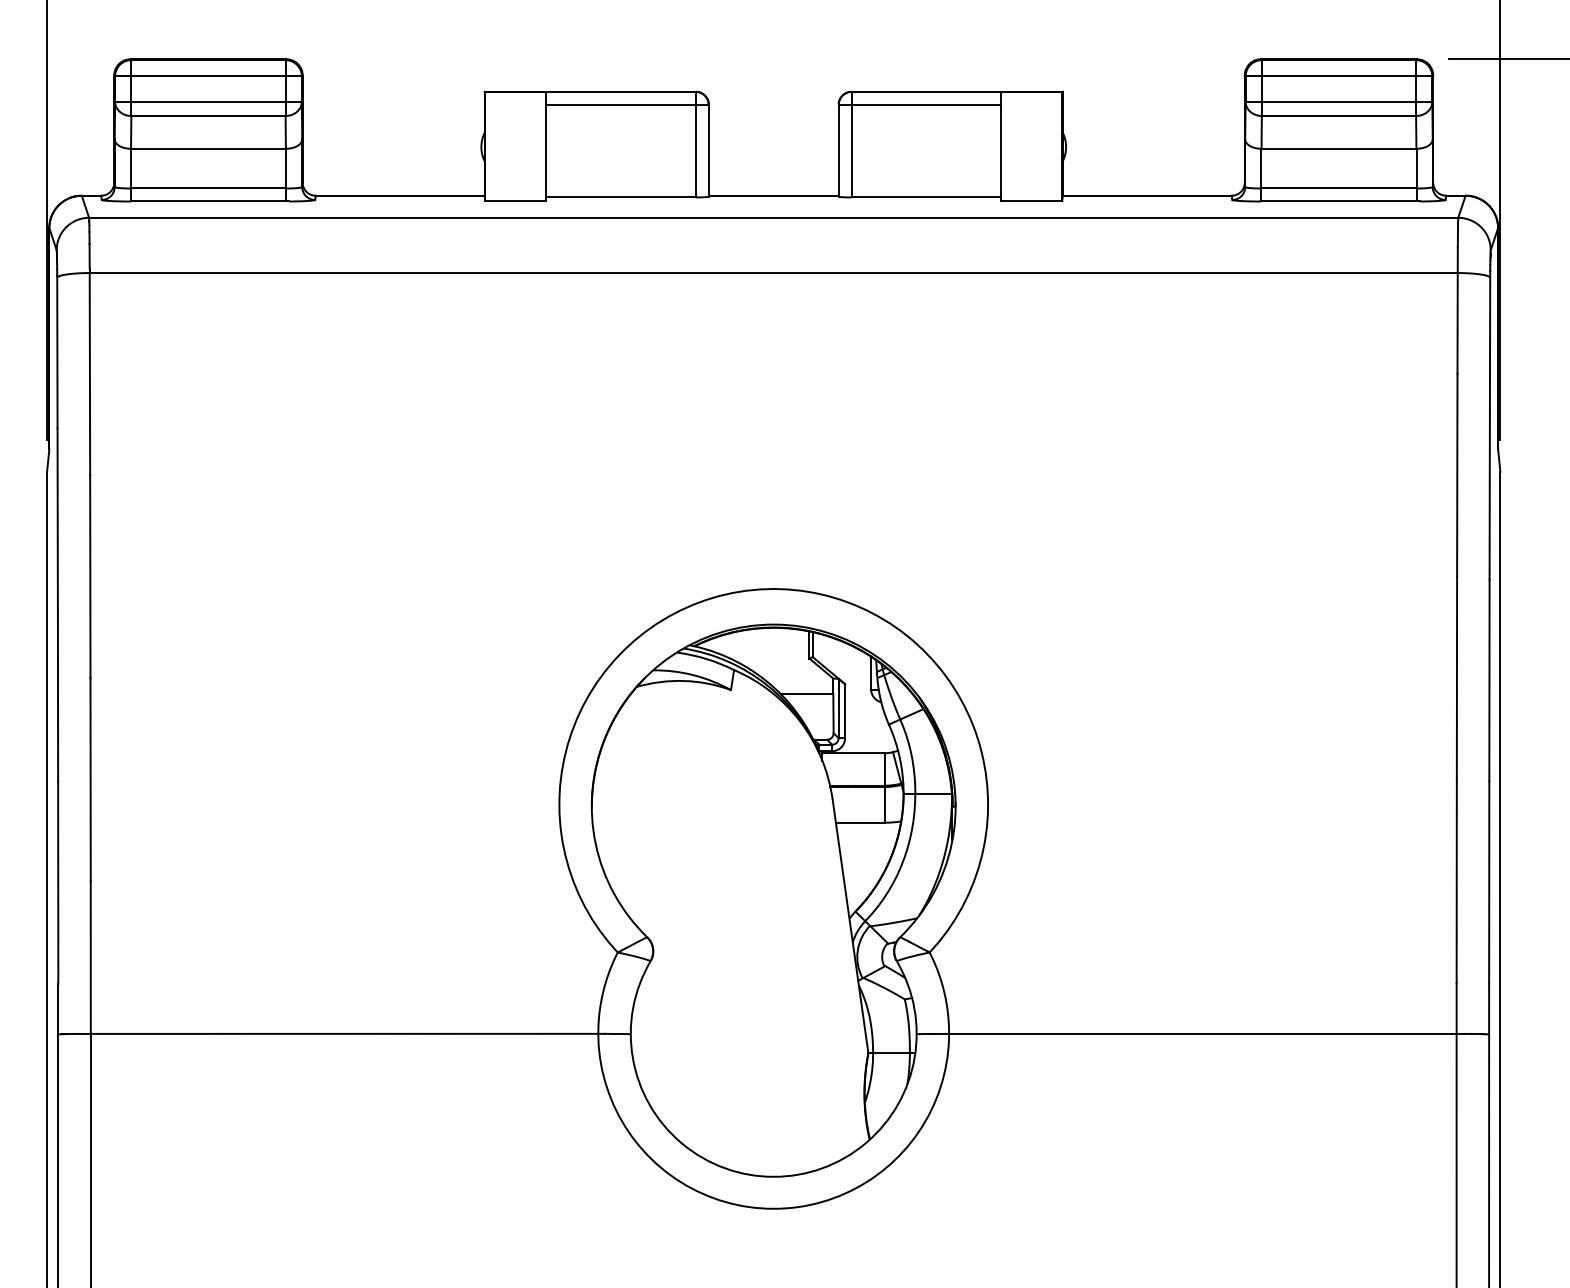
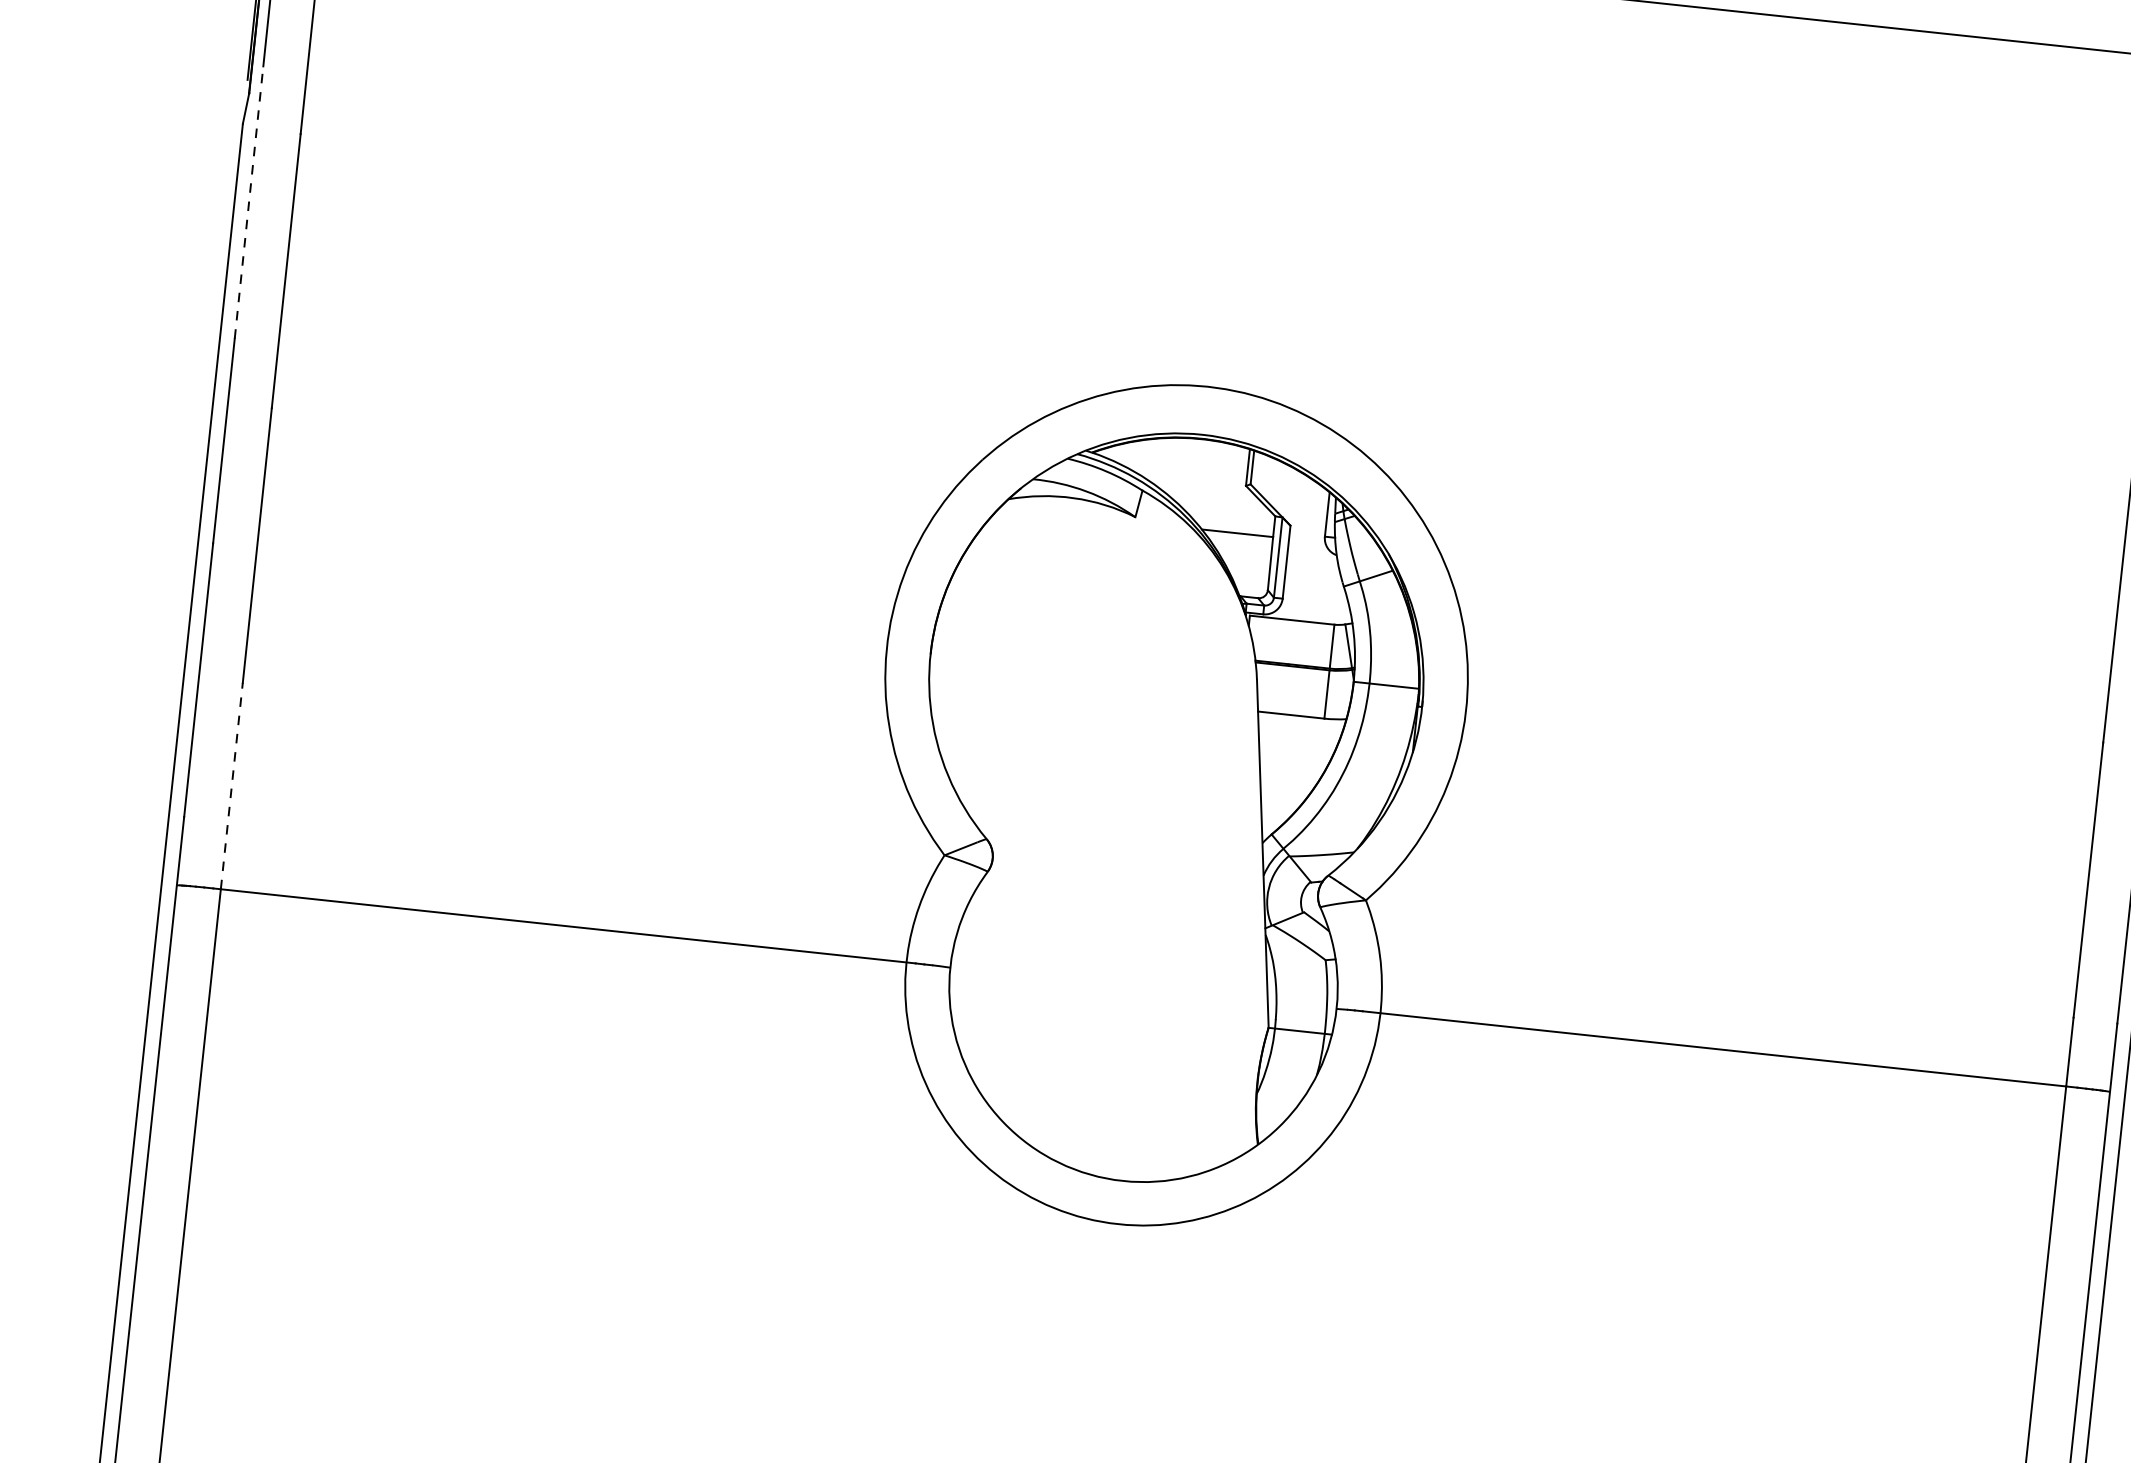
line: (57, 529) -> (248, 202), solid -> dashed
line: (90, 957) -> (231, 785), solid -> dashed

